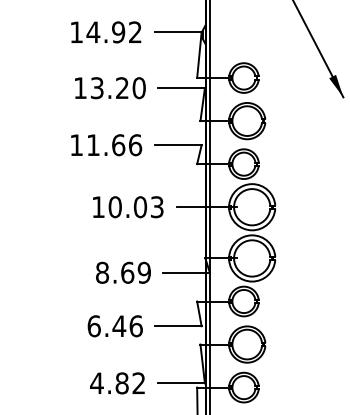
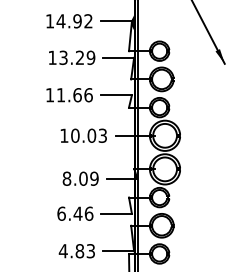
text: (138, 87) -> (90, 57), 13.20 -> 13.29
text: (127, 272) -> (83, 178), 8.69 -> 8.09
text: (138, 383) -> (90, 251), 4.82 -> 4.83

